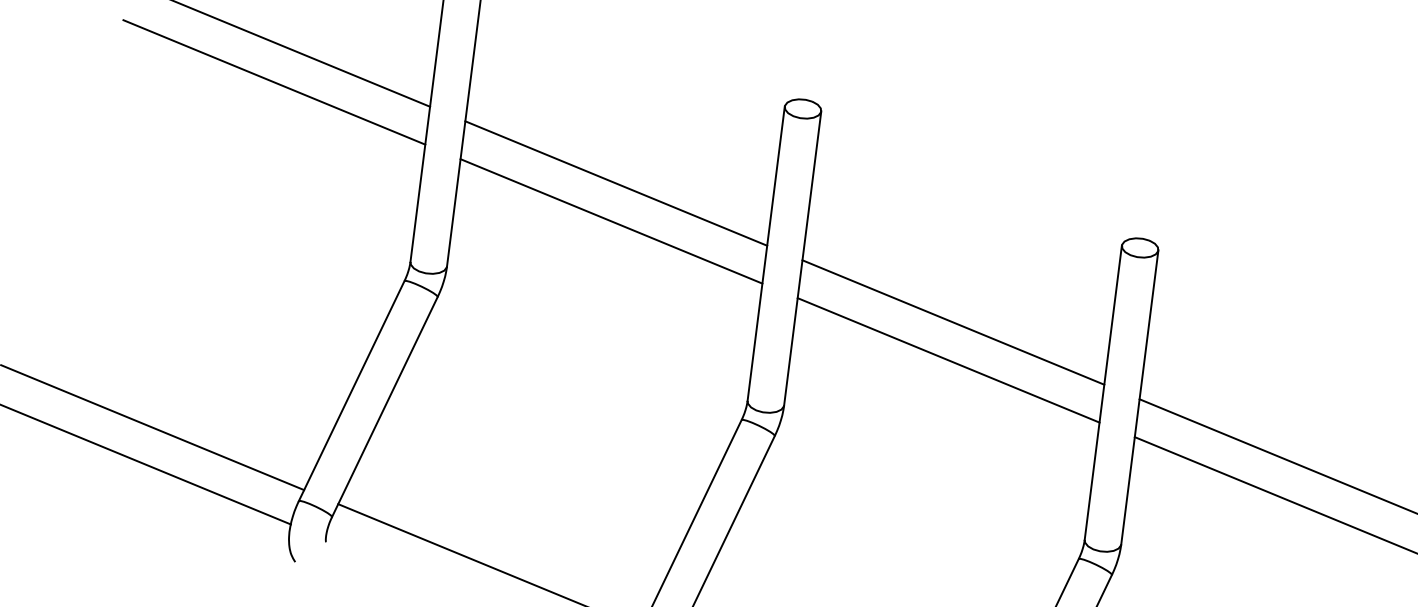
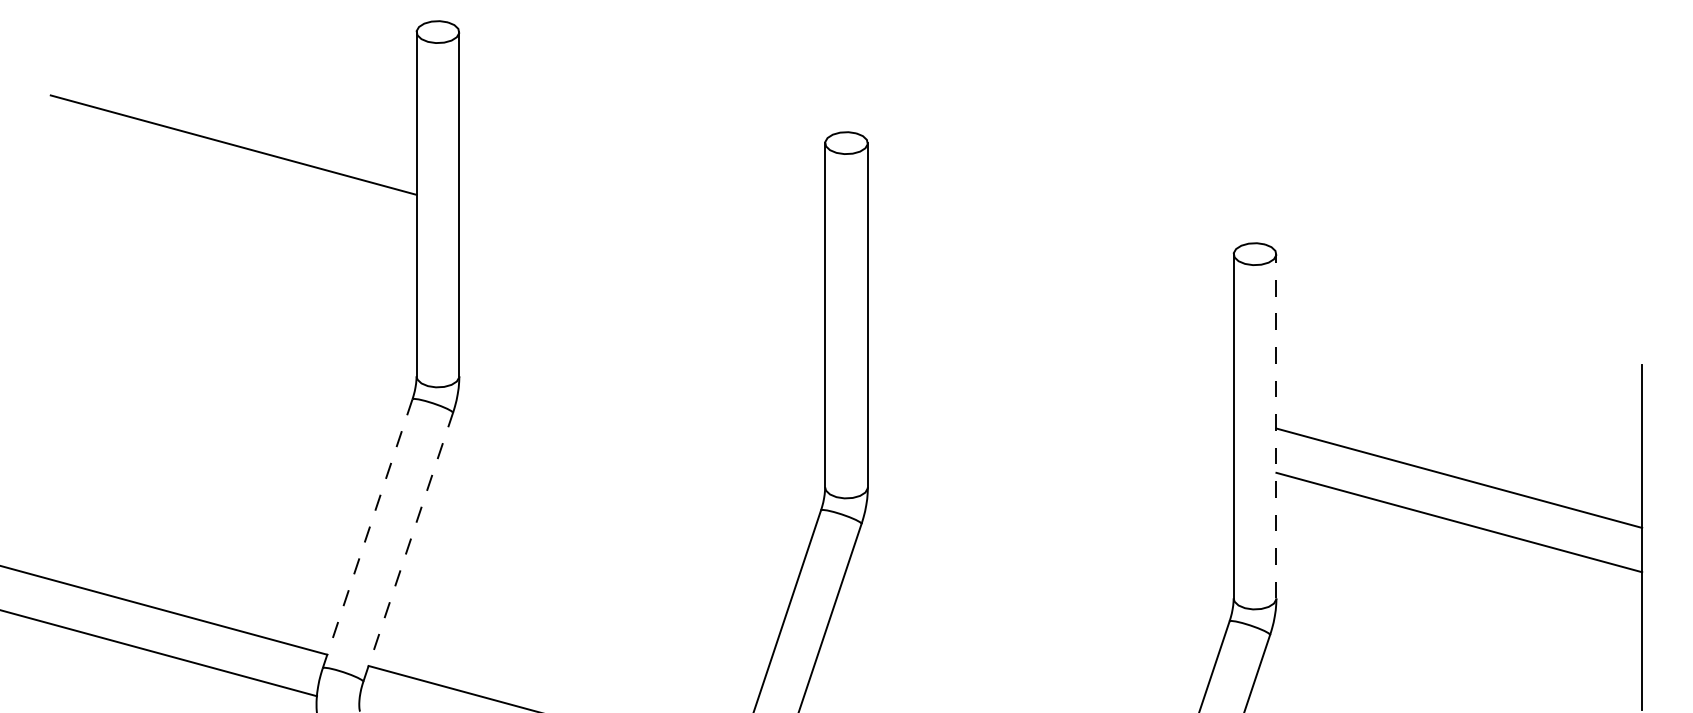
line: (274, 82) -> (233, 189), removed
line: (616, 182) -> (642, 255), removed
line: (611, 221) -> (642, 300), removed
line: (953, 321) -> (1050, 366), removed
line: (948, 360) -> (1050, 411), removed
line: (351, 390) -> (367, 533), solid -> dashed
line: (1139, 396) -> (1276, 425), solid -> dashed
line: (385, 407) -> (408, 547), solid -> dashed

